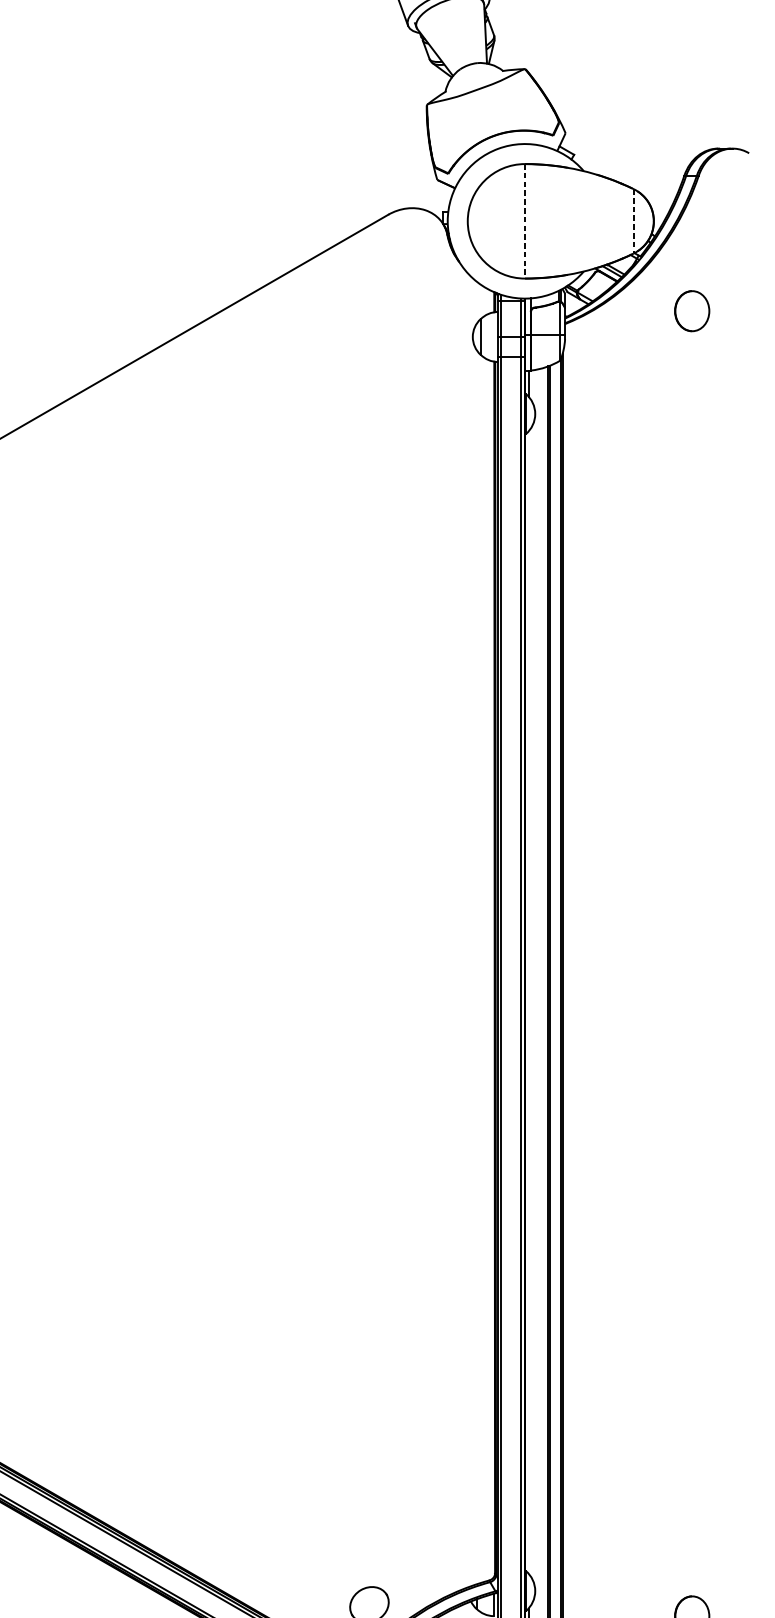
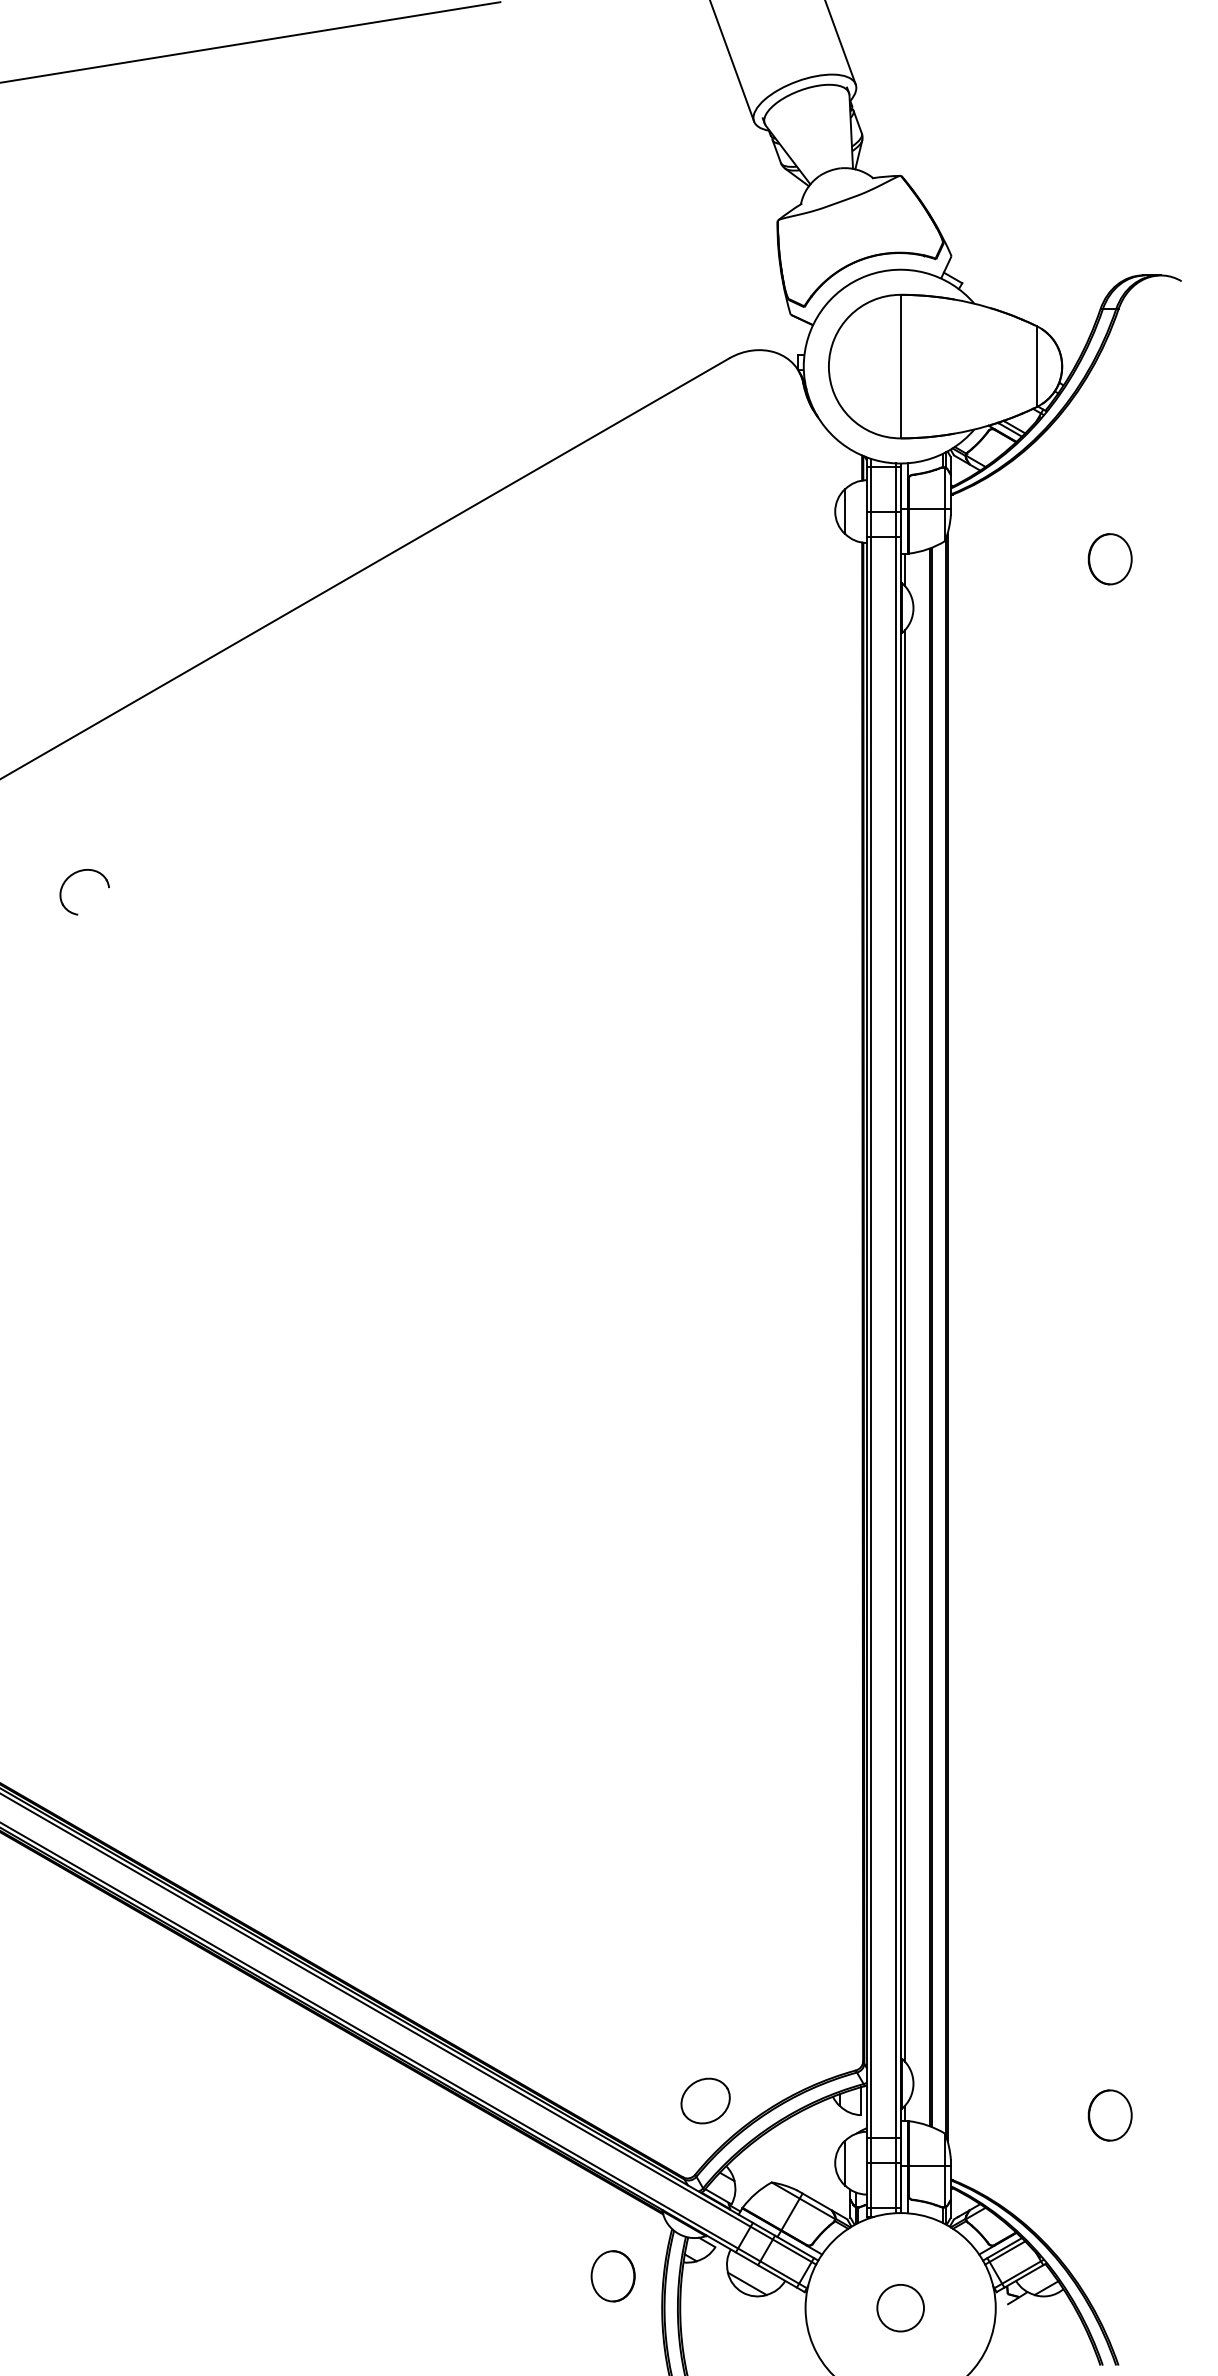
line: (524, 221) -> (900, 366), dashed -> solid
line: (633, 222) -> (1036, 367), dashed -> solid
part: (691, 311) -> (1109, 559), moved
line: (528, 1002) -> (905, 1345), added

